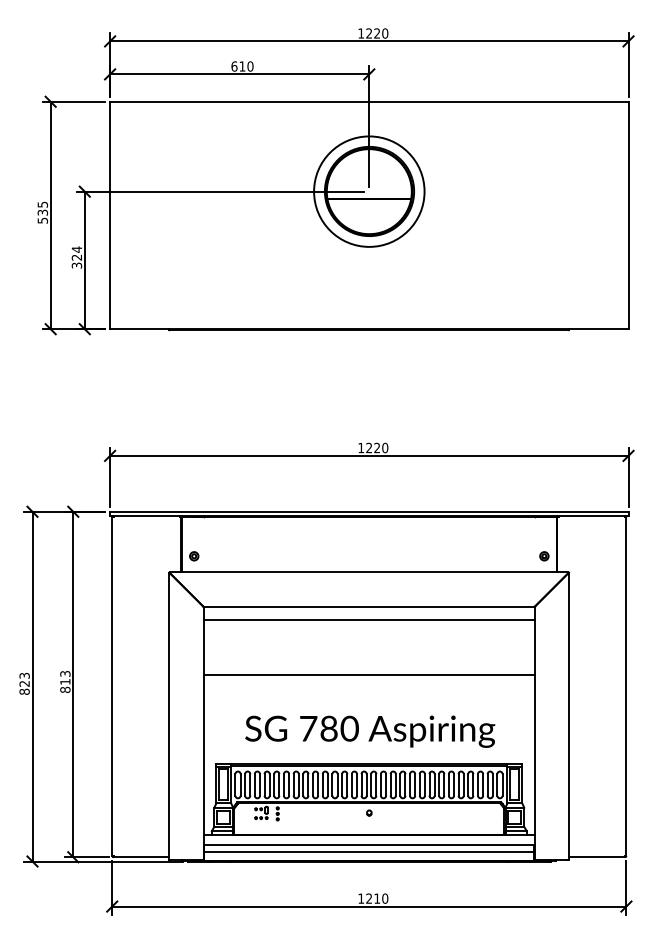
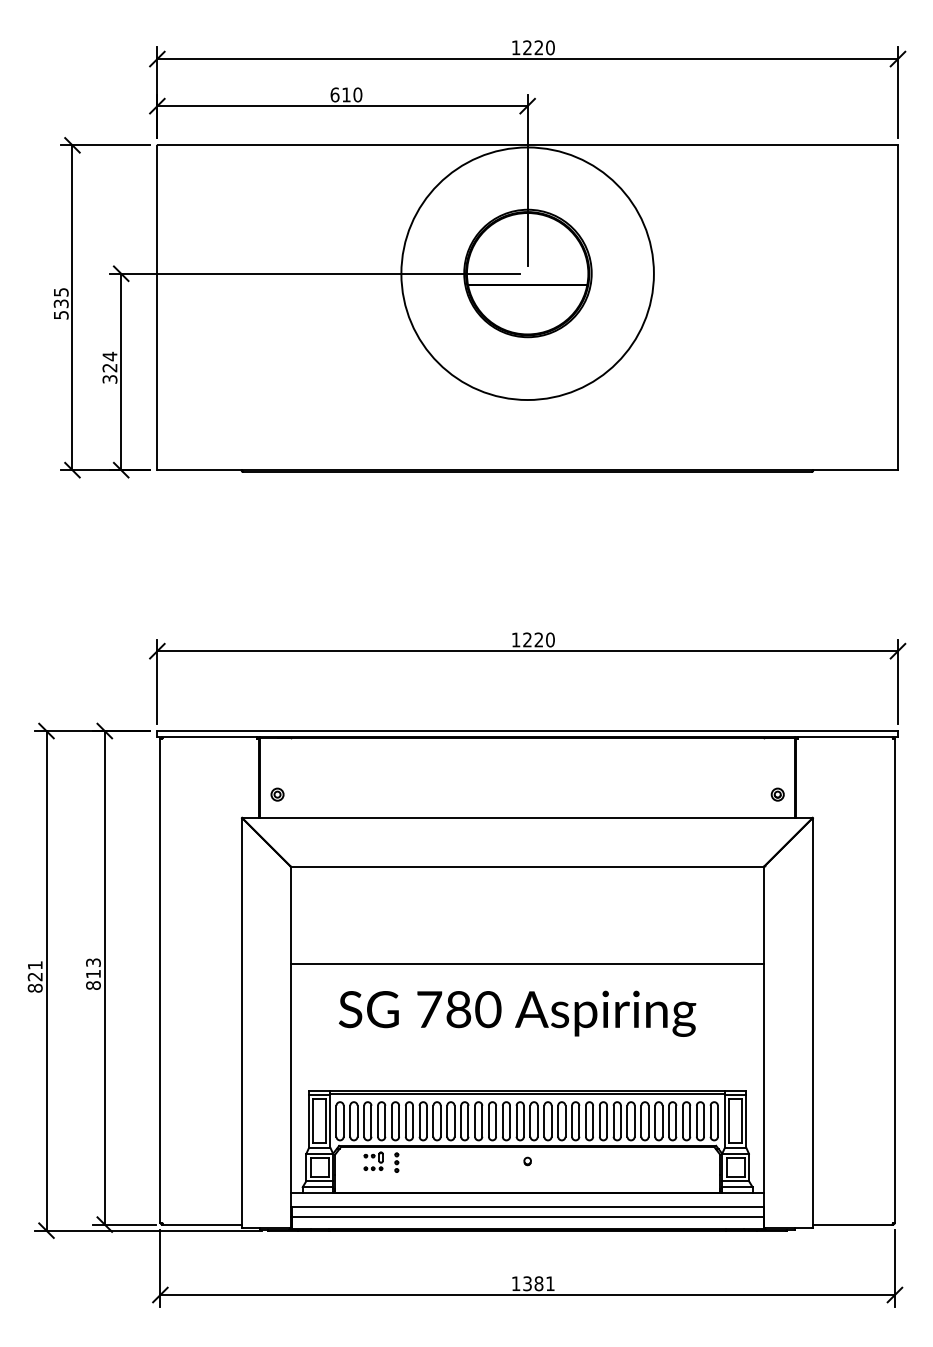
circle: (369, 191) -> (527, 273), size x1.6
line: (368, 620) -> (526, 886), removed
text: (24, 675) -> (35, 964), 823 -> 821
text: (370, 731) -> (517, 1013), moved
text: (377, 898) -> (539, 1283), 1210 -> 1381

